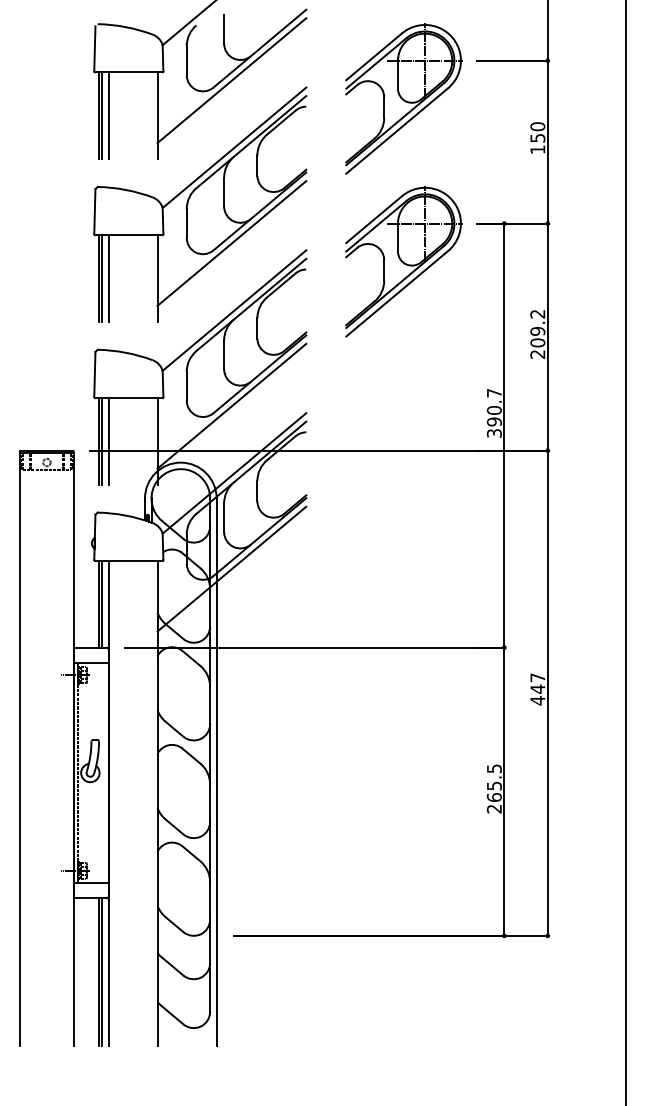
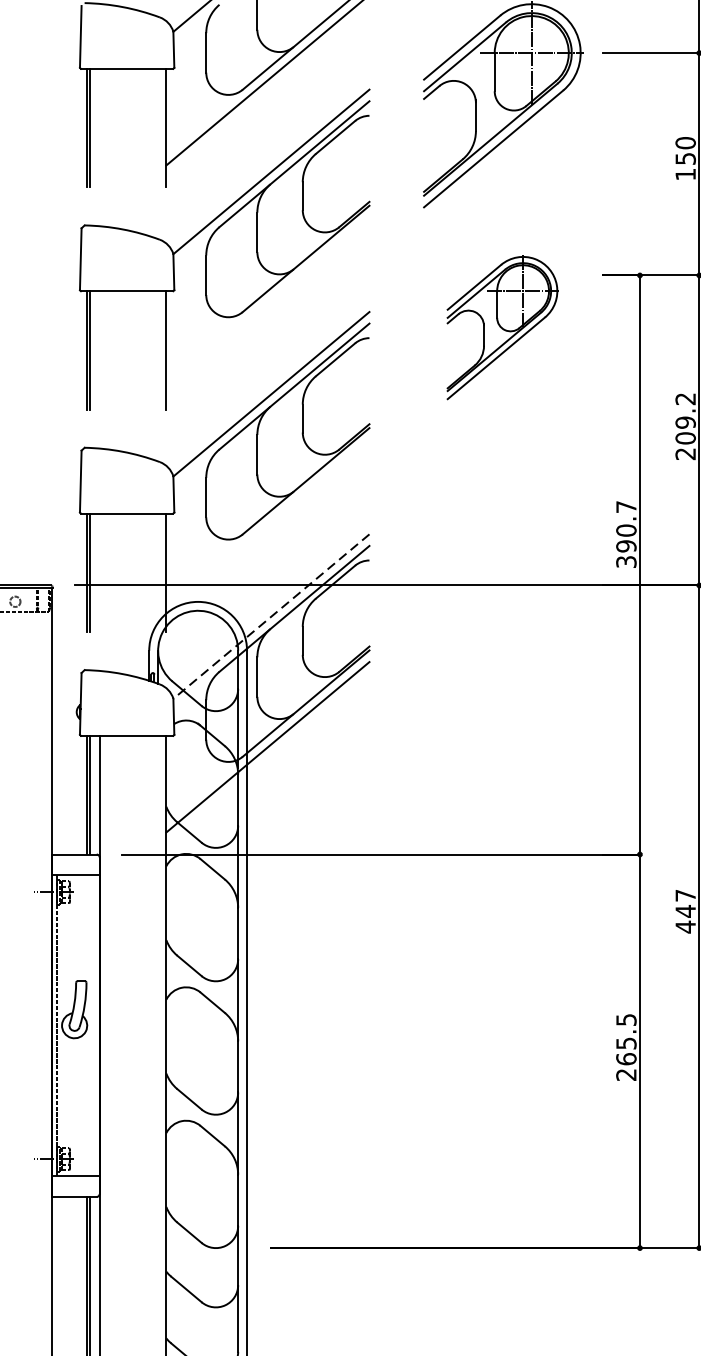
line: (108, 115) -> (99, 127), removed
line: (231, 243) -> (267, 302), removed
part: (403, 261) -> (502, 327), size x0.7
line: (108, 278) -> (99, 350), removed
line: (231, 405) -> (267, 523), removed
line: (108, 440) -> (99, 571), removed
line: (234, 473) -> (271, 616), solid -> dashed

